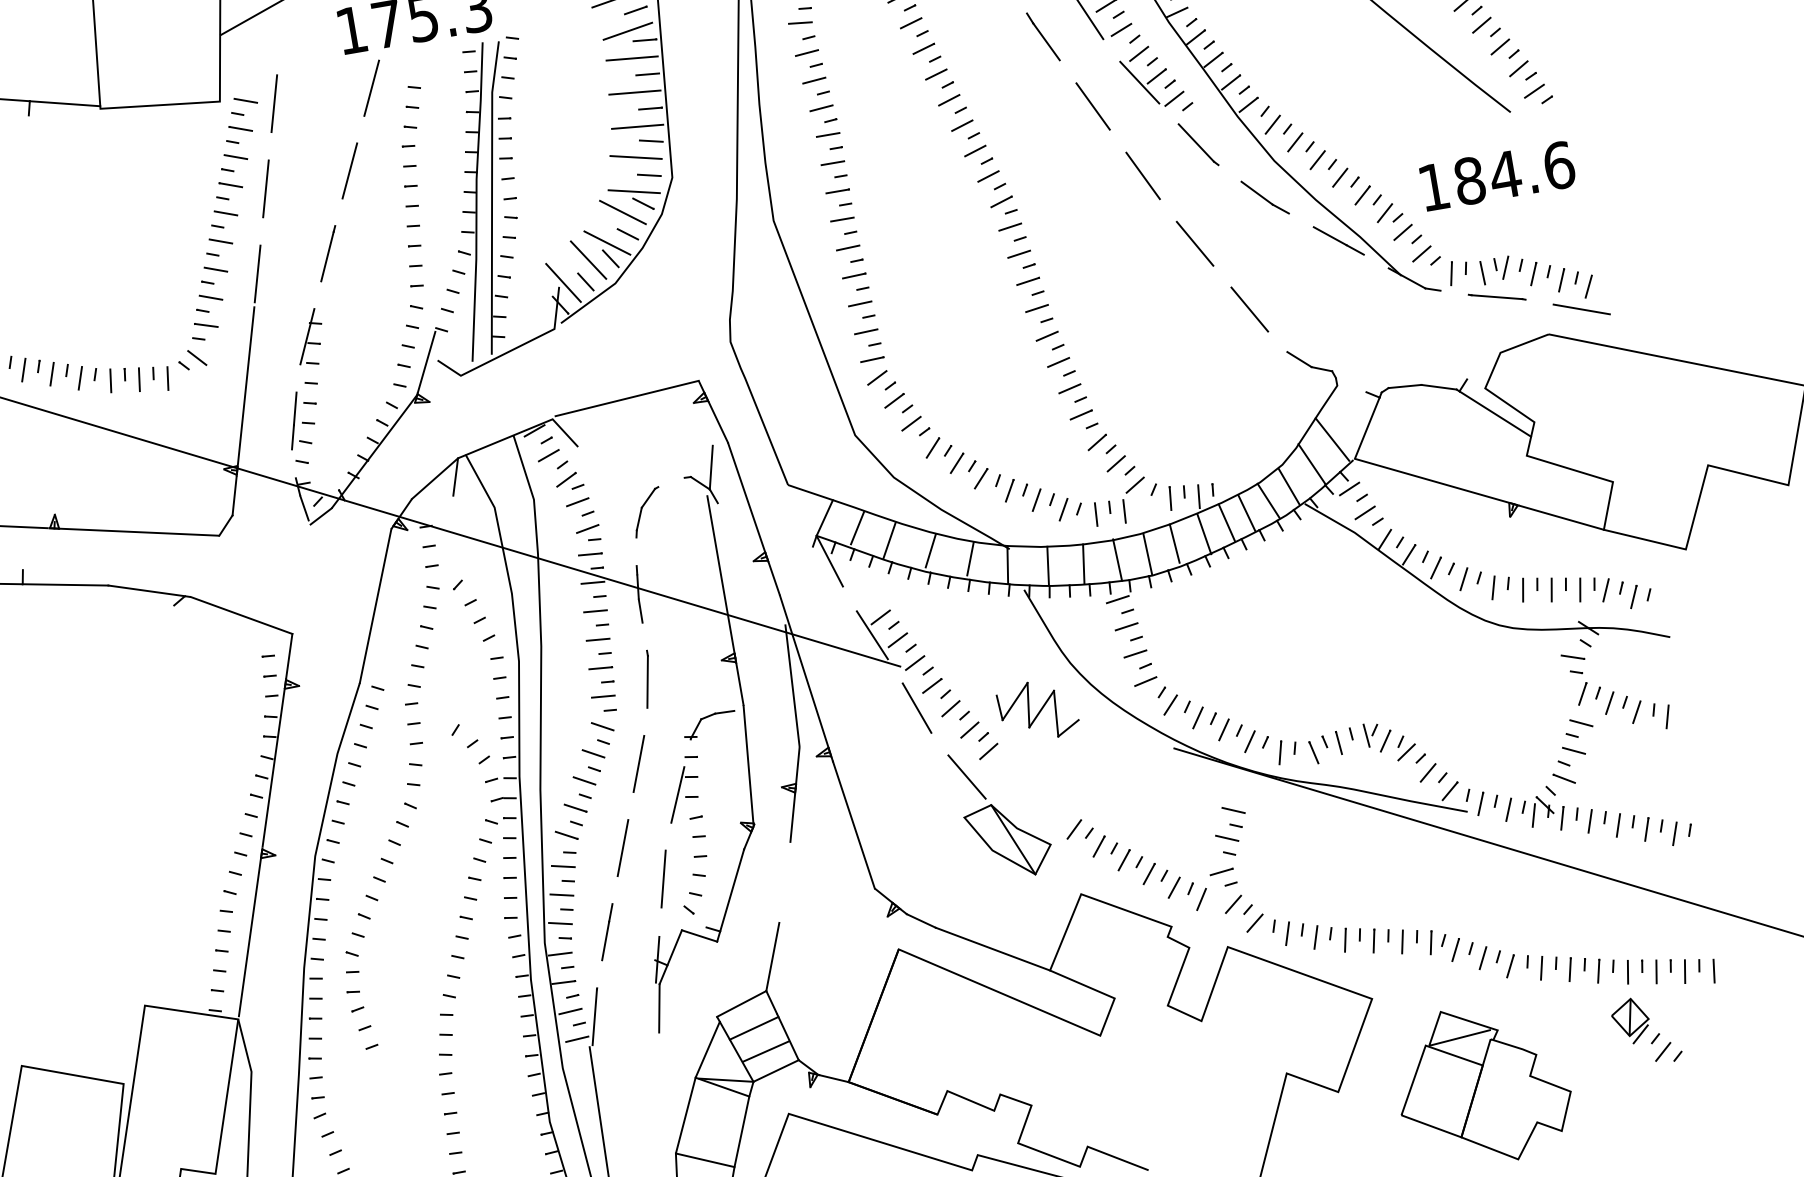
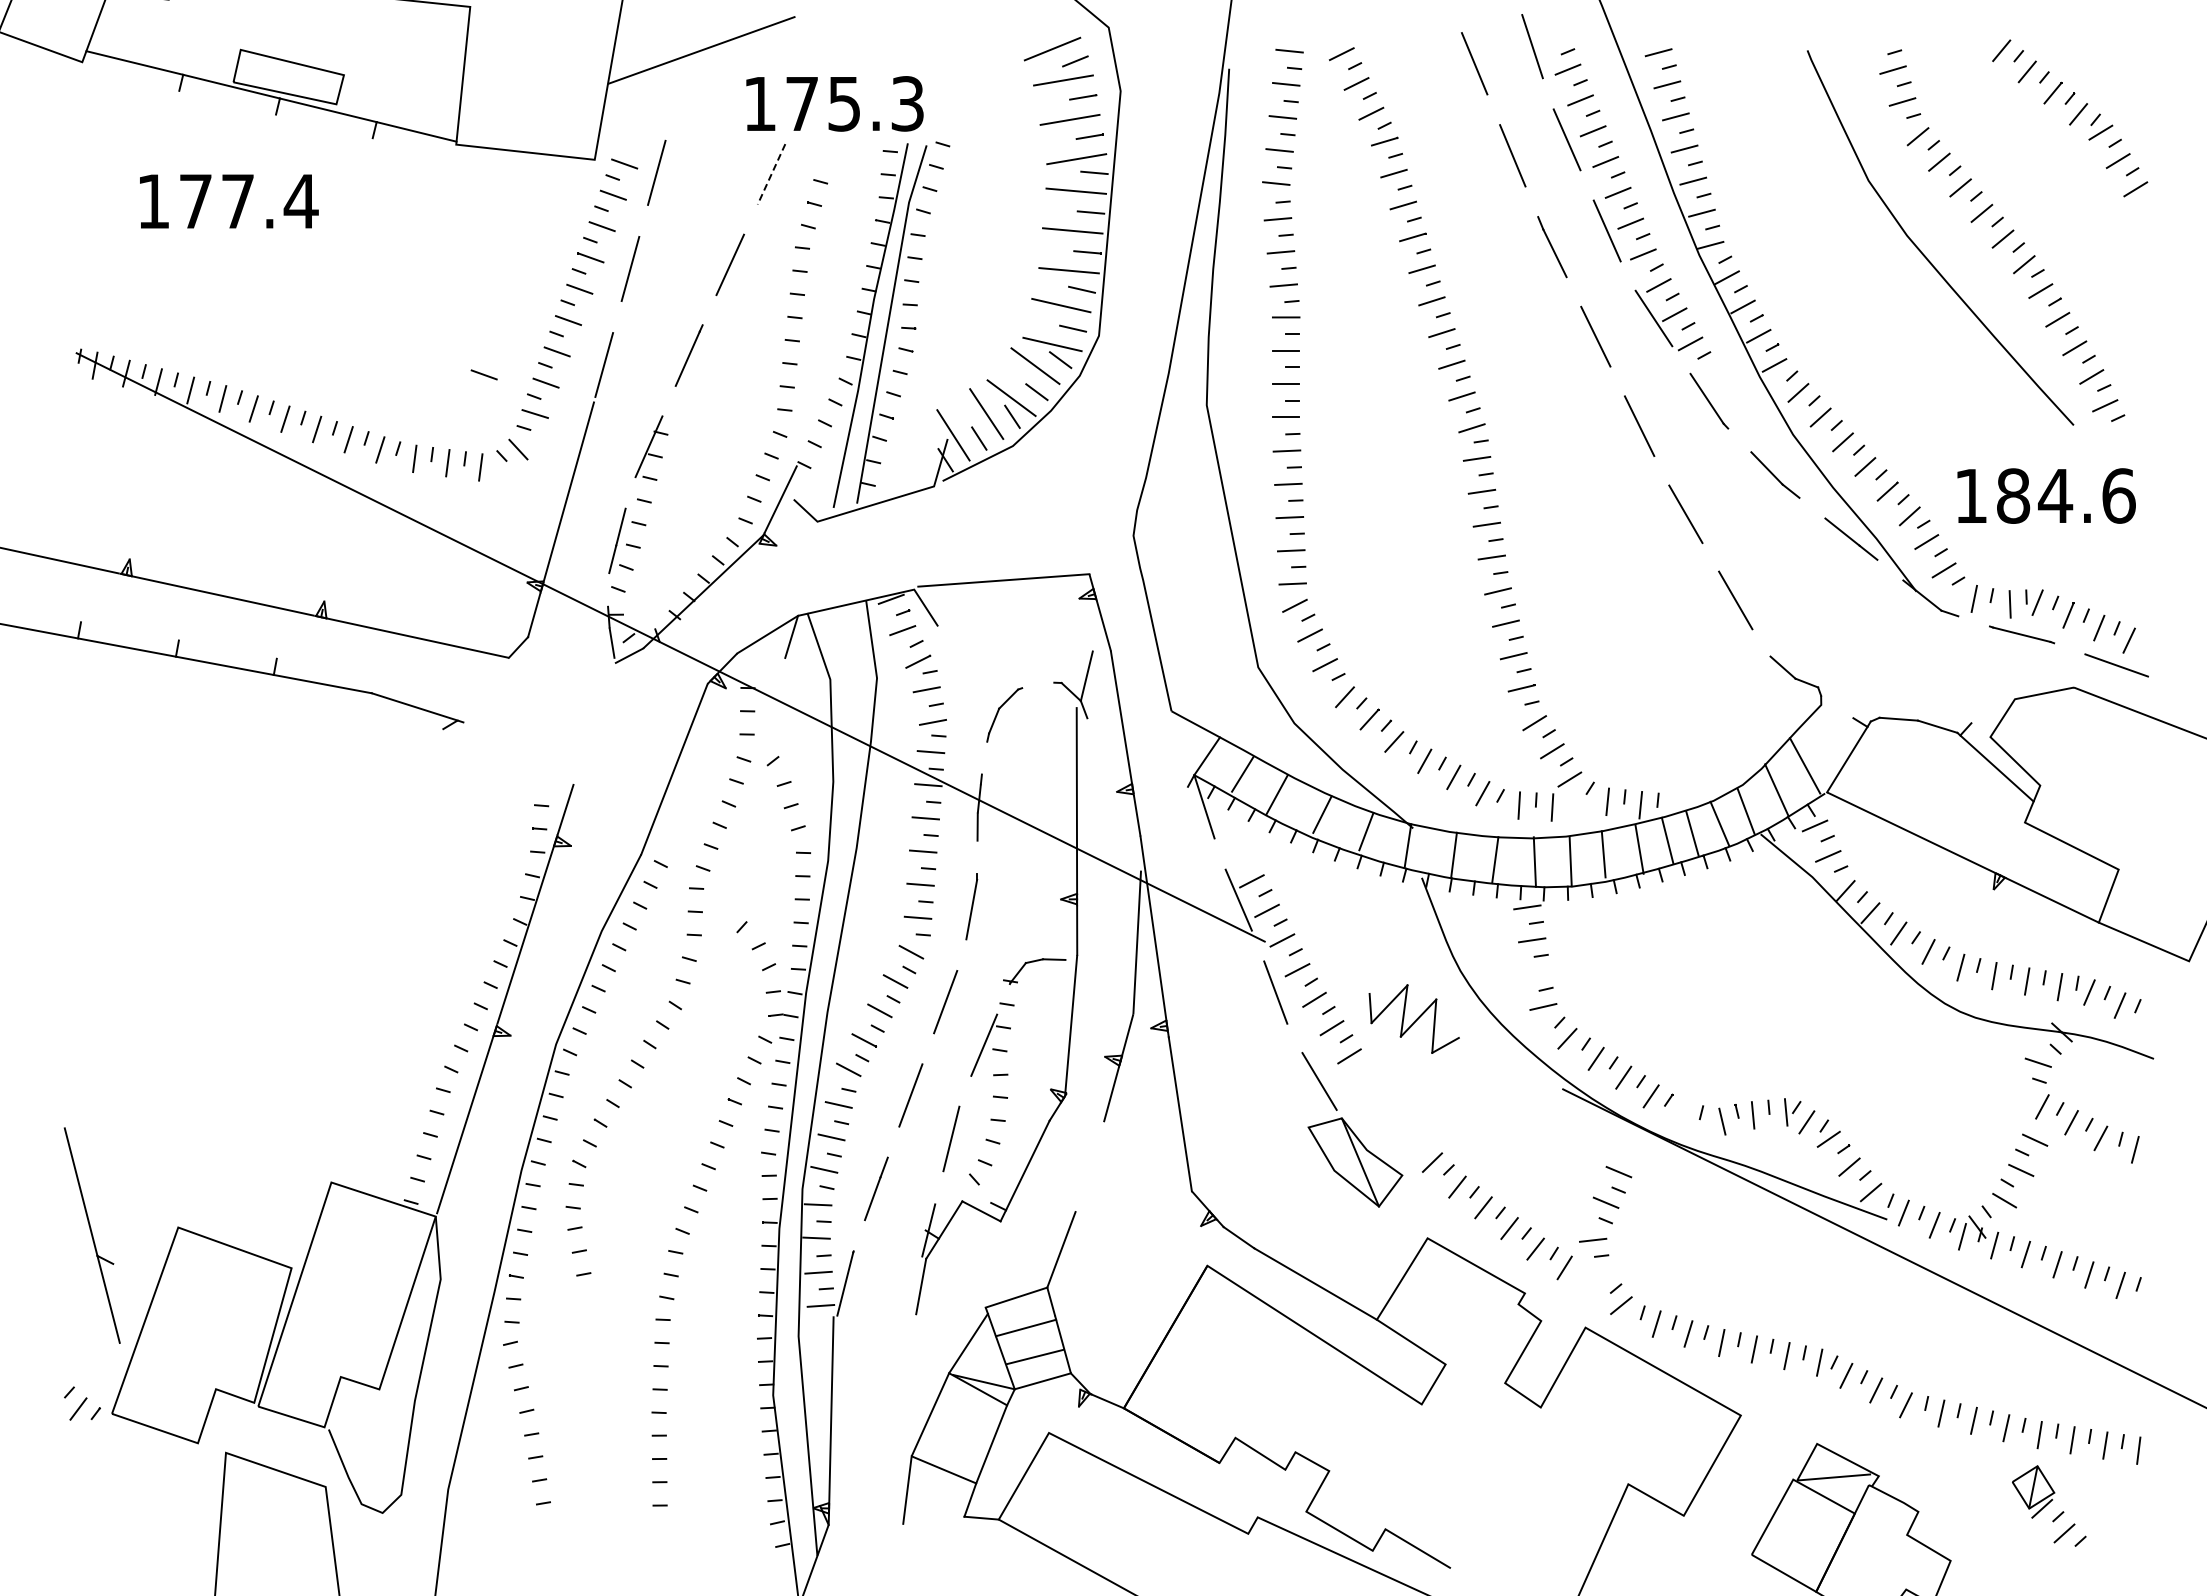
line: (371, 88) -> (771, 174), solid -> dashed
line: (156, 299) -> (483, 374), added
line: (241, 615) -> (518, 753), removed
line: (1135, 654) -> (1536, 973), removed
line: (1280, 753) -> (1683, 1115), removed
line: (1233, 904) -> (1600, 1279), removed

